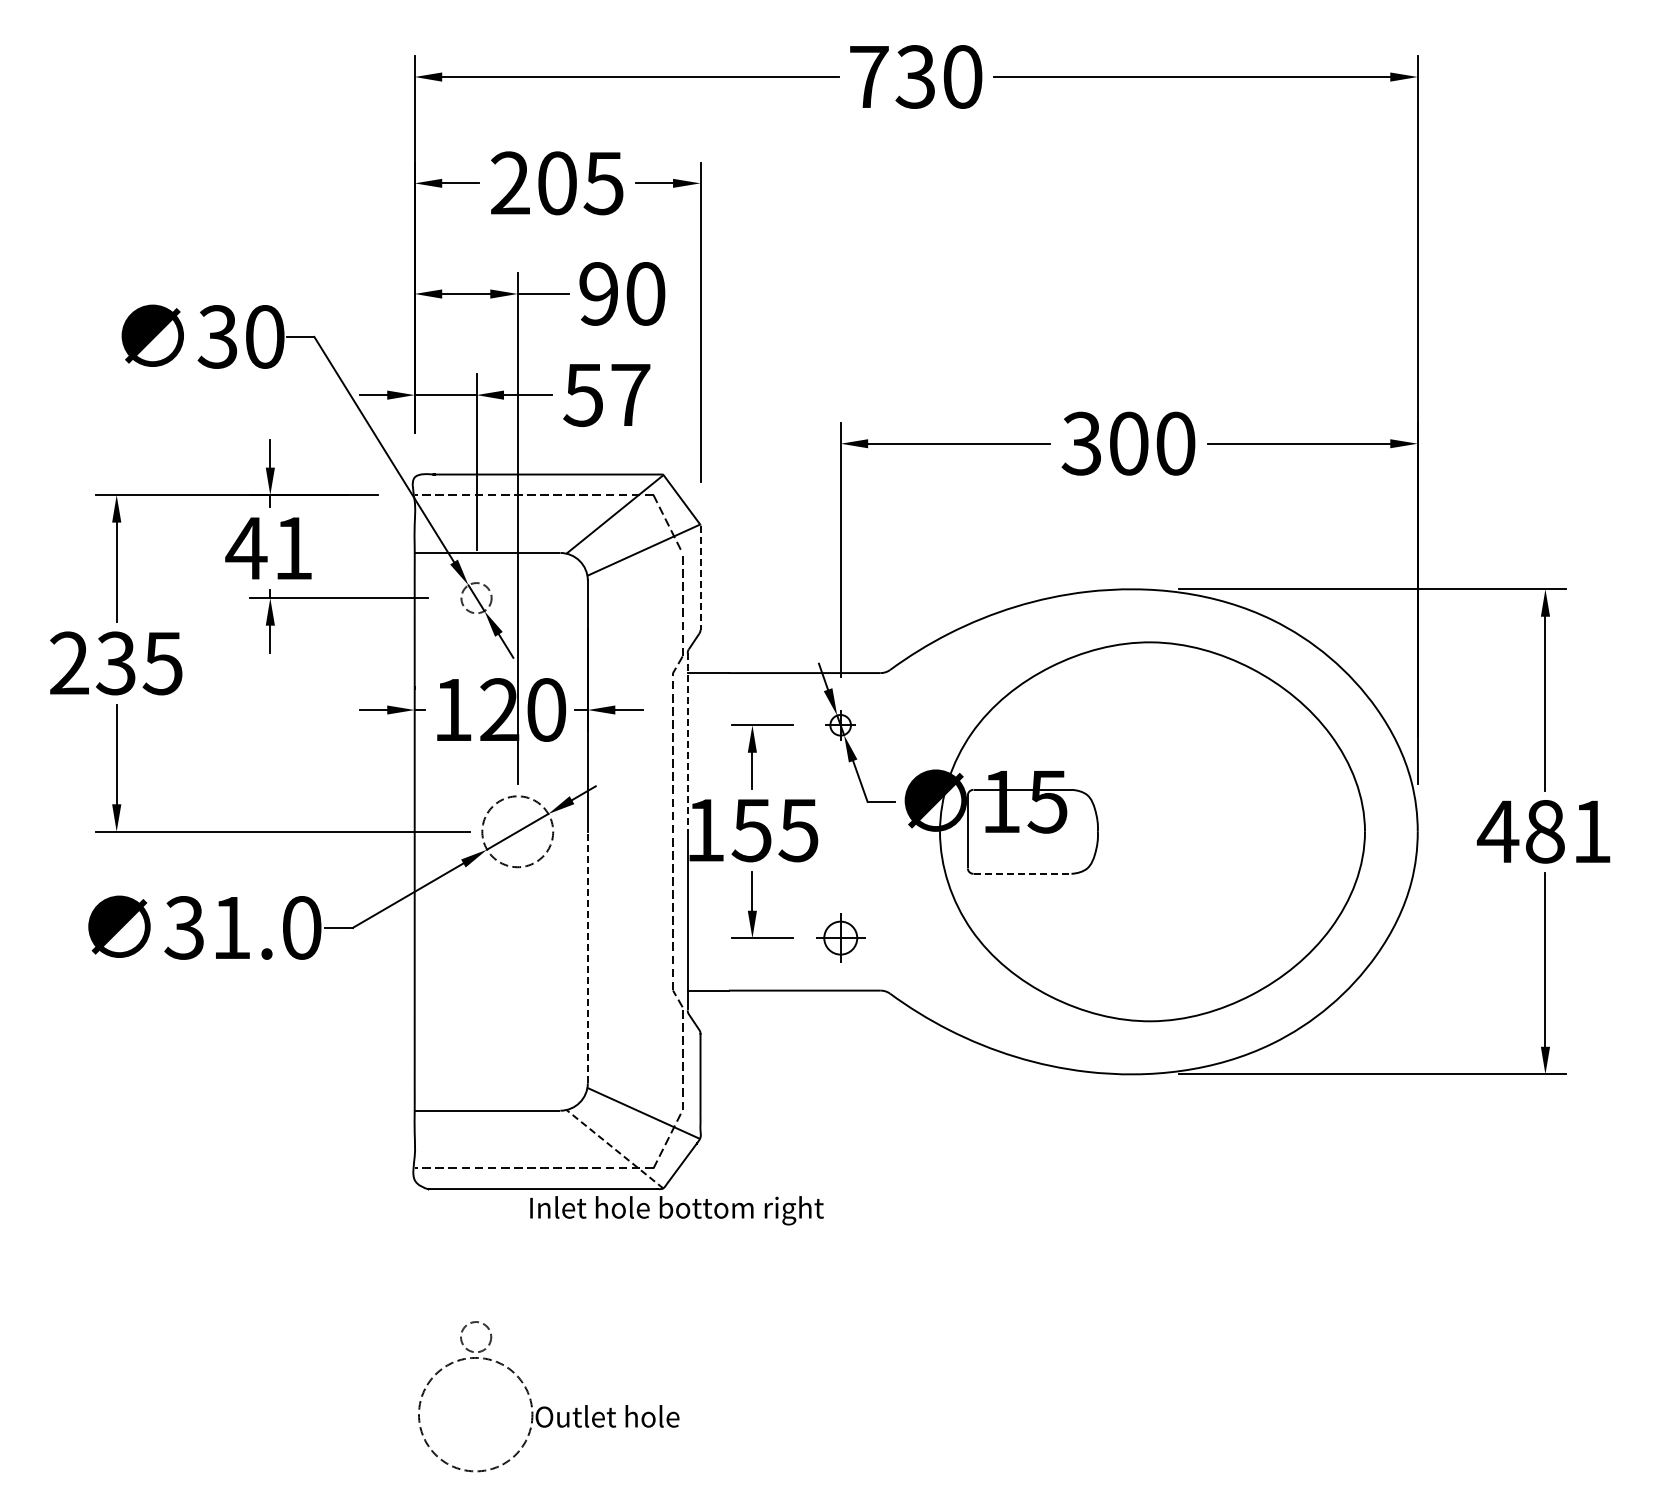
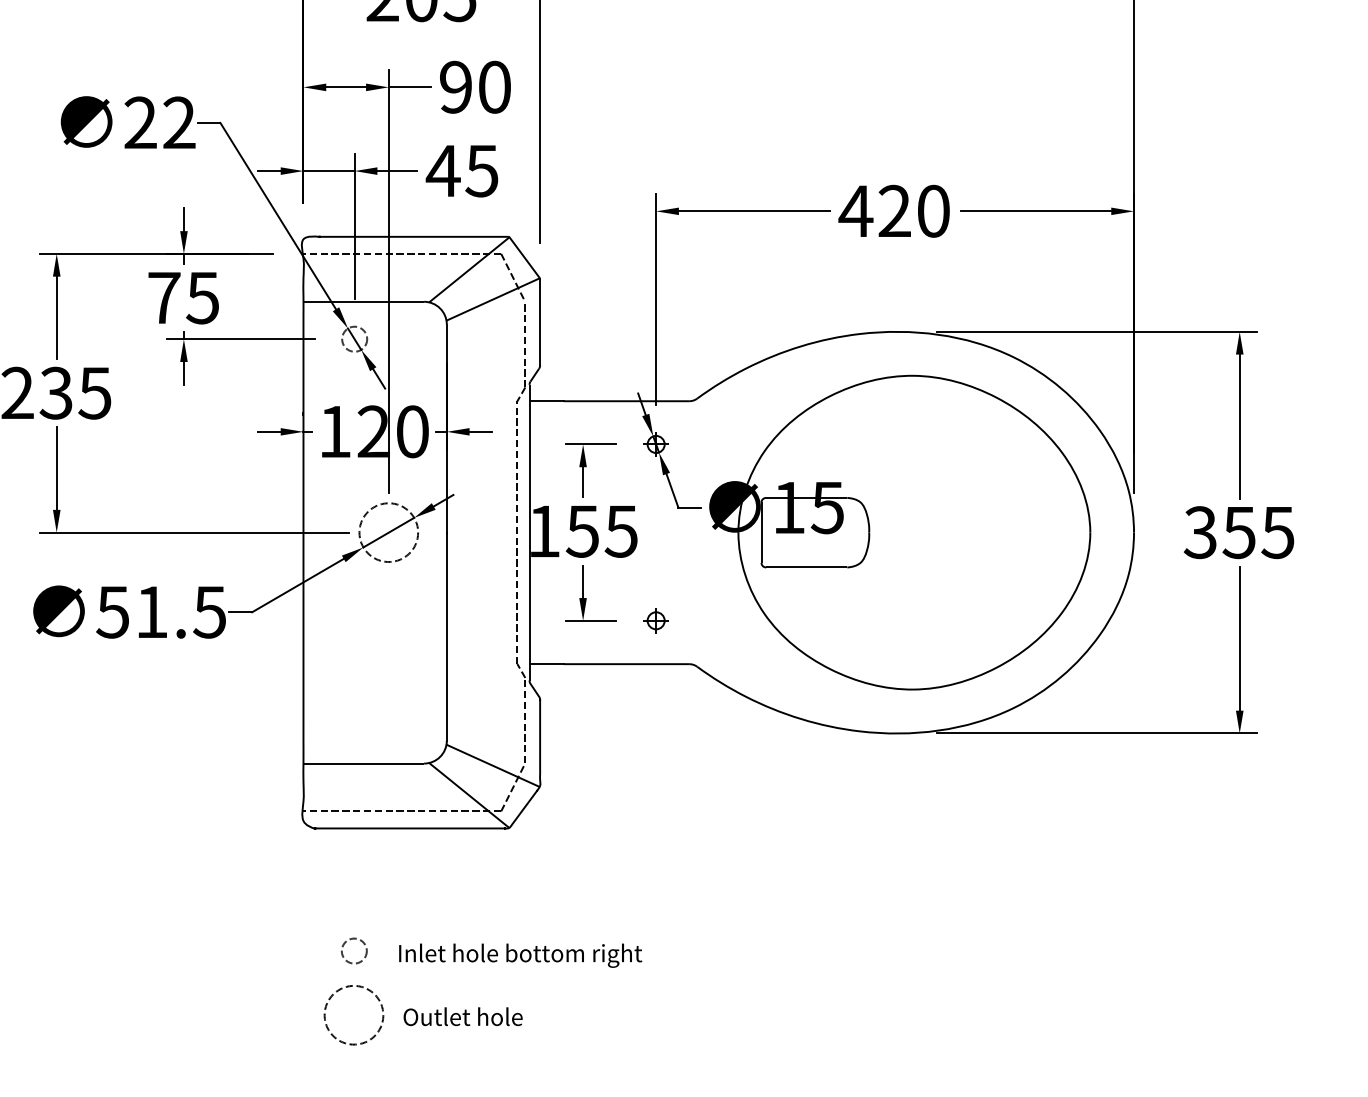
text: (240, 336) -> (159, 122), 30 -> 22
text: (606, 395) -> (462, 171), 57 -> 45
text: (1104, 443) -> (874, 211), 300 -> 420
text: (268, 548) -> (182, 298), 41 -> 75
line: (700, 578) -> (540, 322), dashed -> solid
line: (687, 743) -> (529, 459), dashed -> solid
text: (1543, 831) -> (1238, 532), 481 -> 355
line: (1022, 873) -> (806, 567), dashed -> solid
text: (242, 927) -> (160, 611), 31.0 -> 51.5
part: (840, 938) -> (656, 621), size x0.62
line: (587, 957) -> (446, 636), dashed -> solid
line: (614, 1149) -> (468, 795), dashed -> solid
text: (676, 1210) -> (520, 955), moved
circle: (475, 1414) -> (353, 1015), size x0.62

